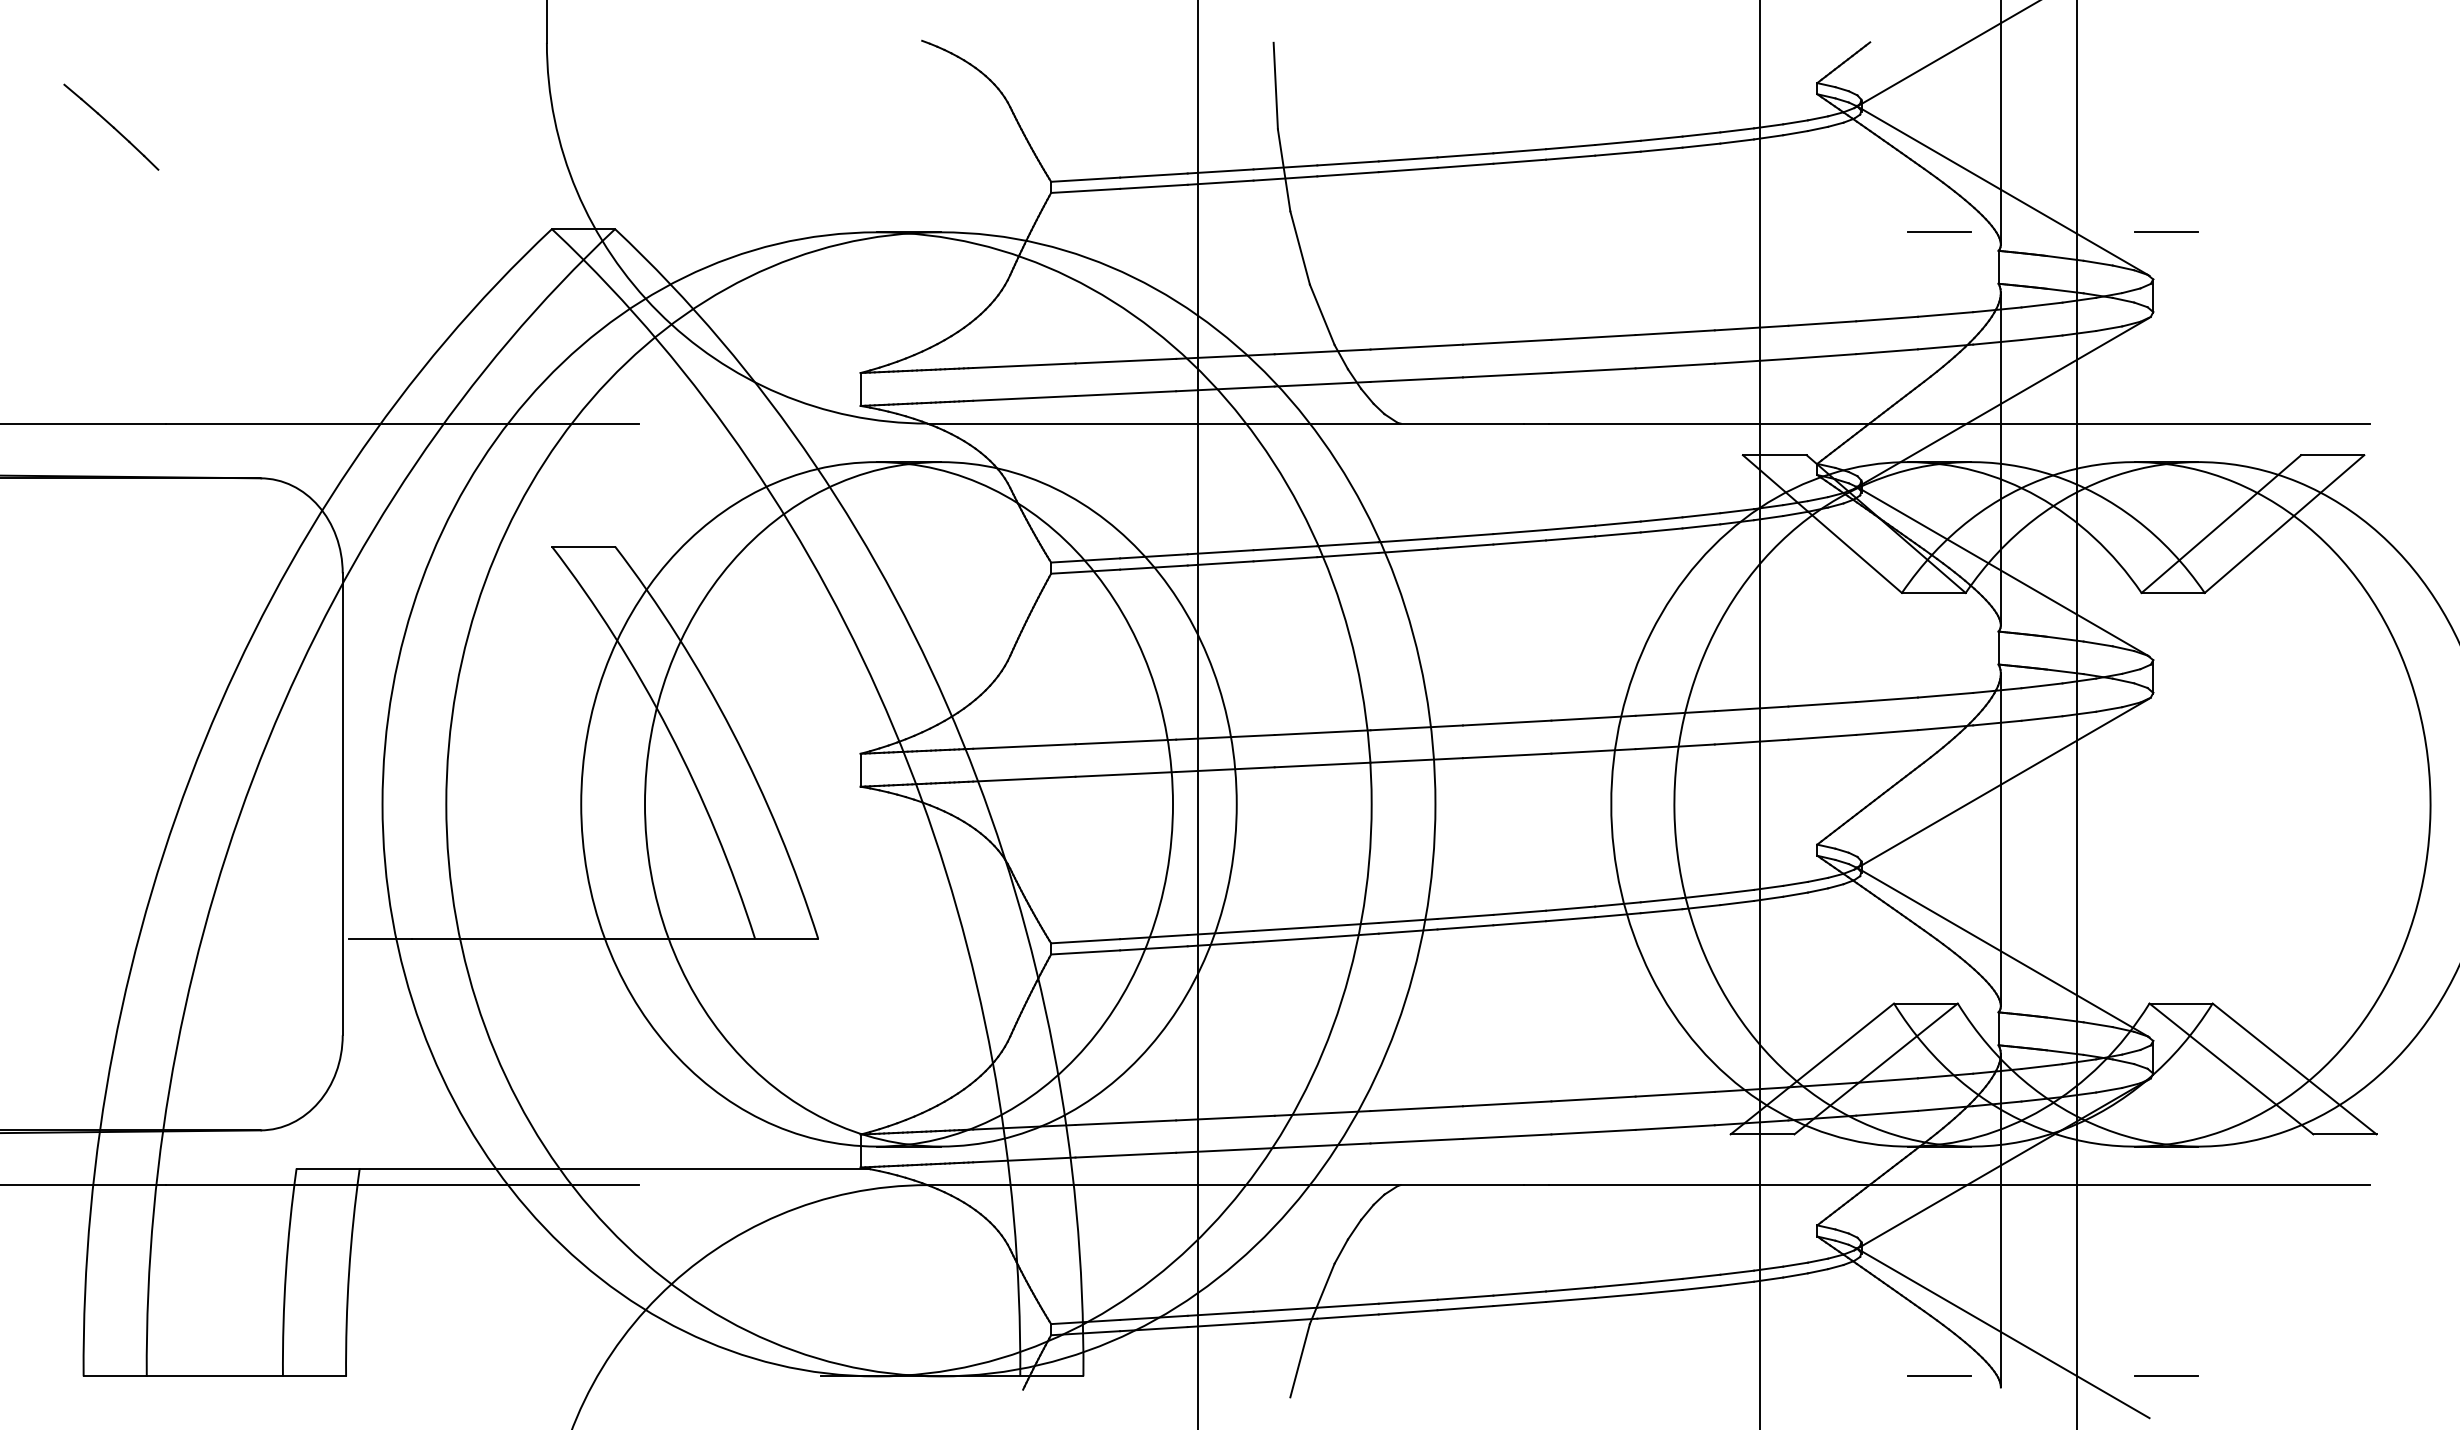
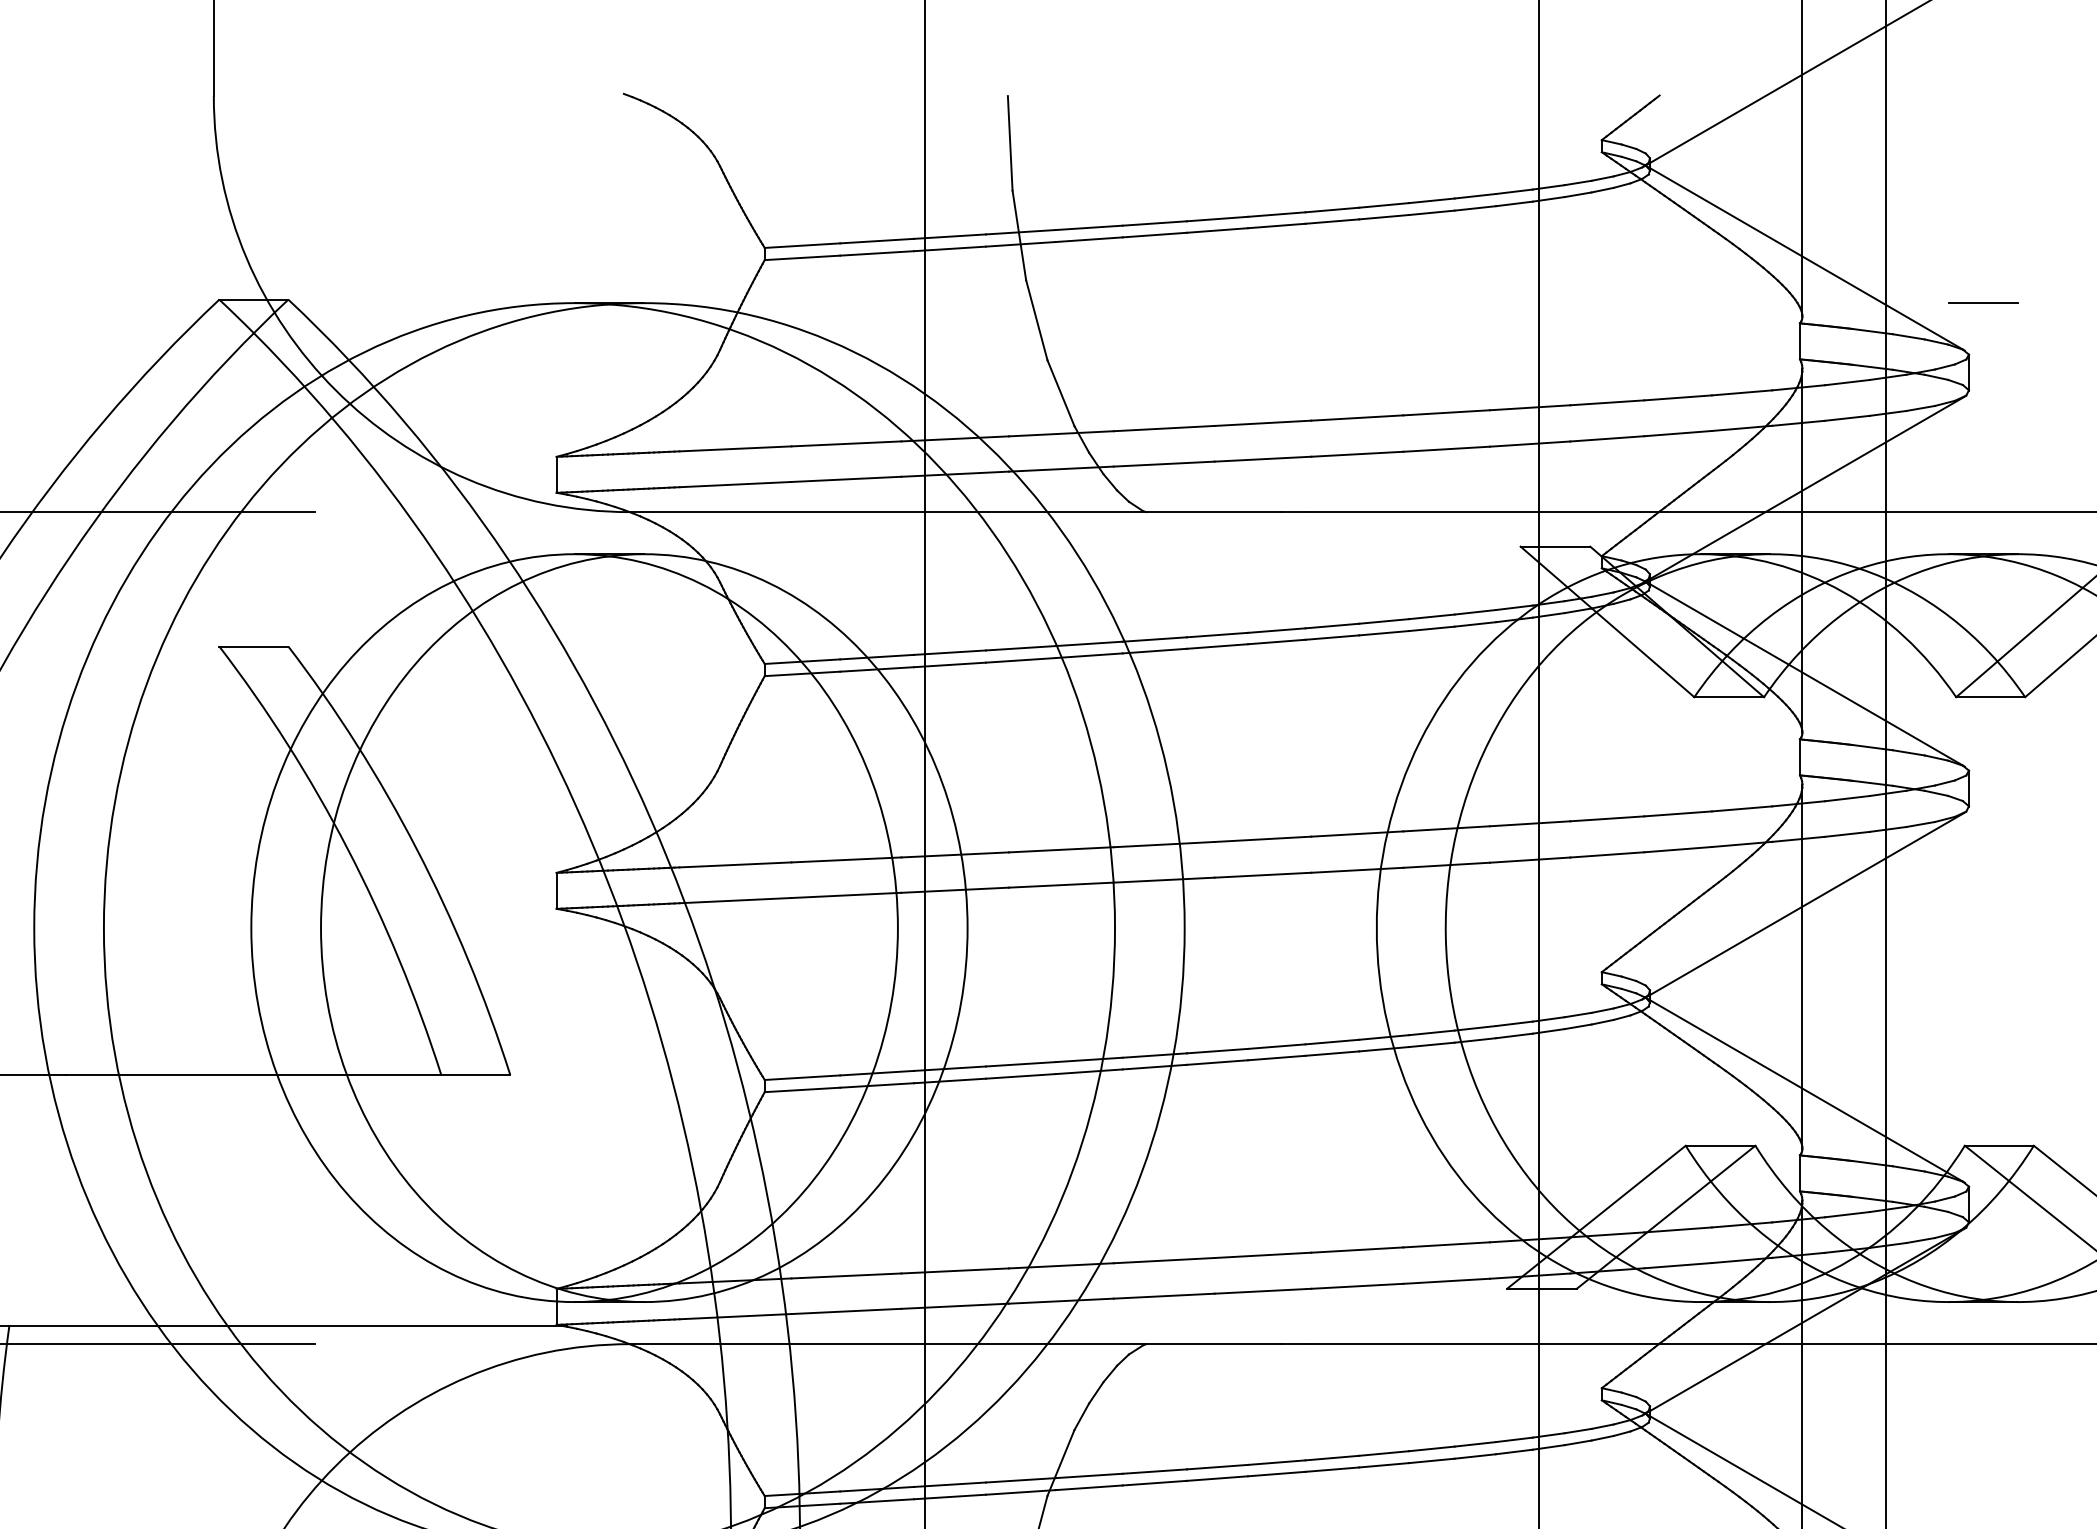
line: (1939, 231) -> (1735, 302), removed

